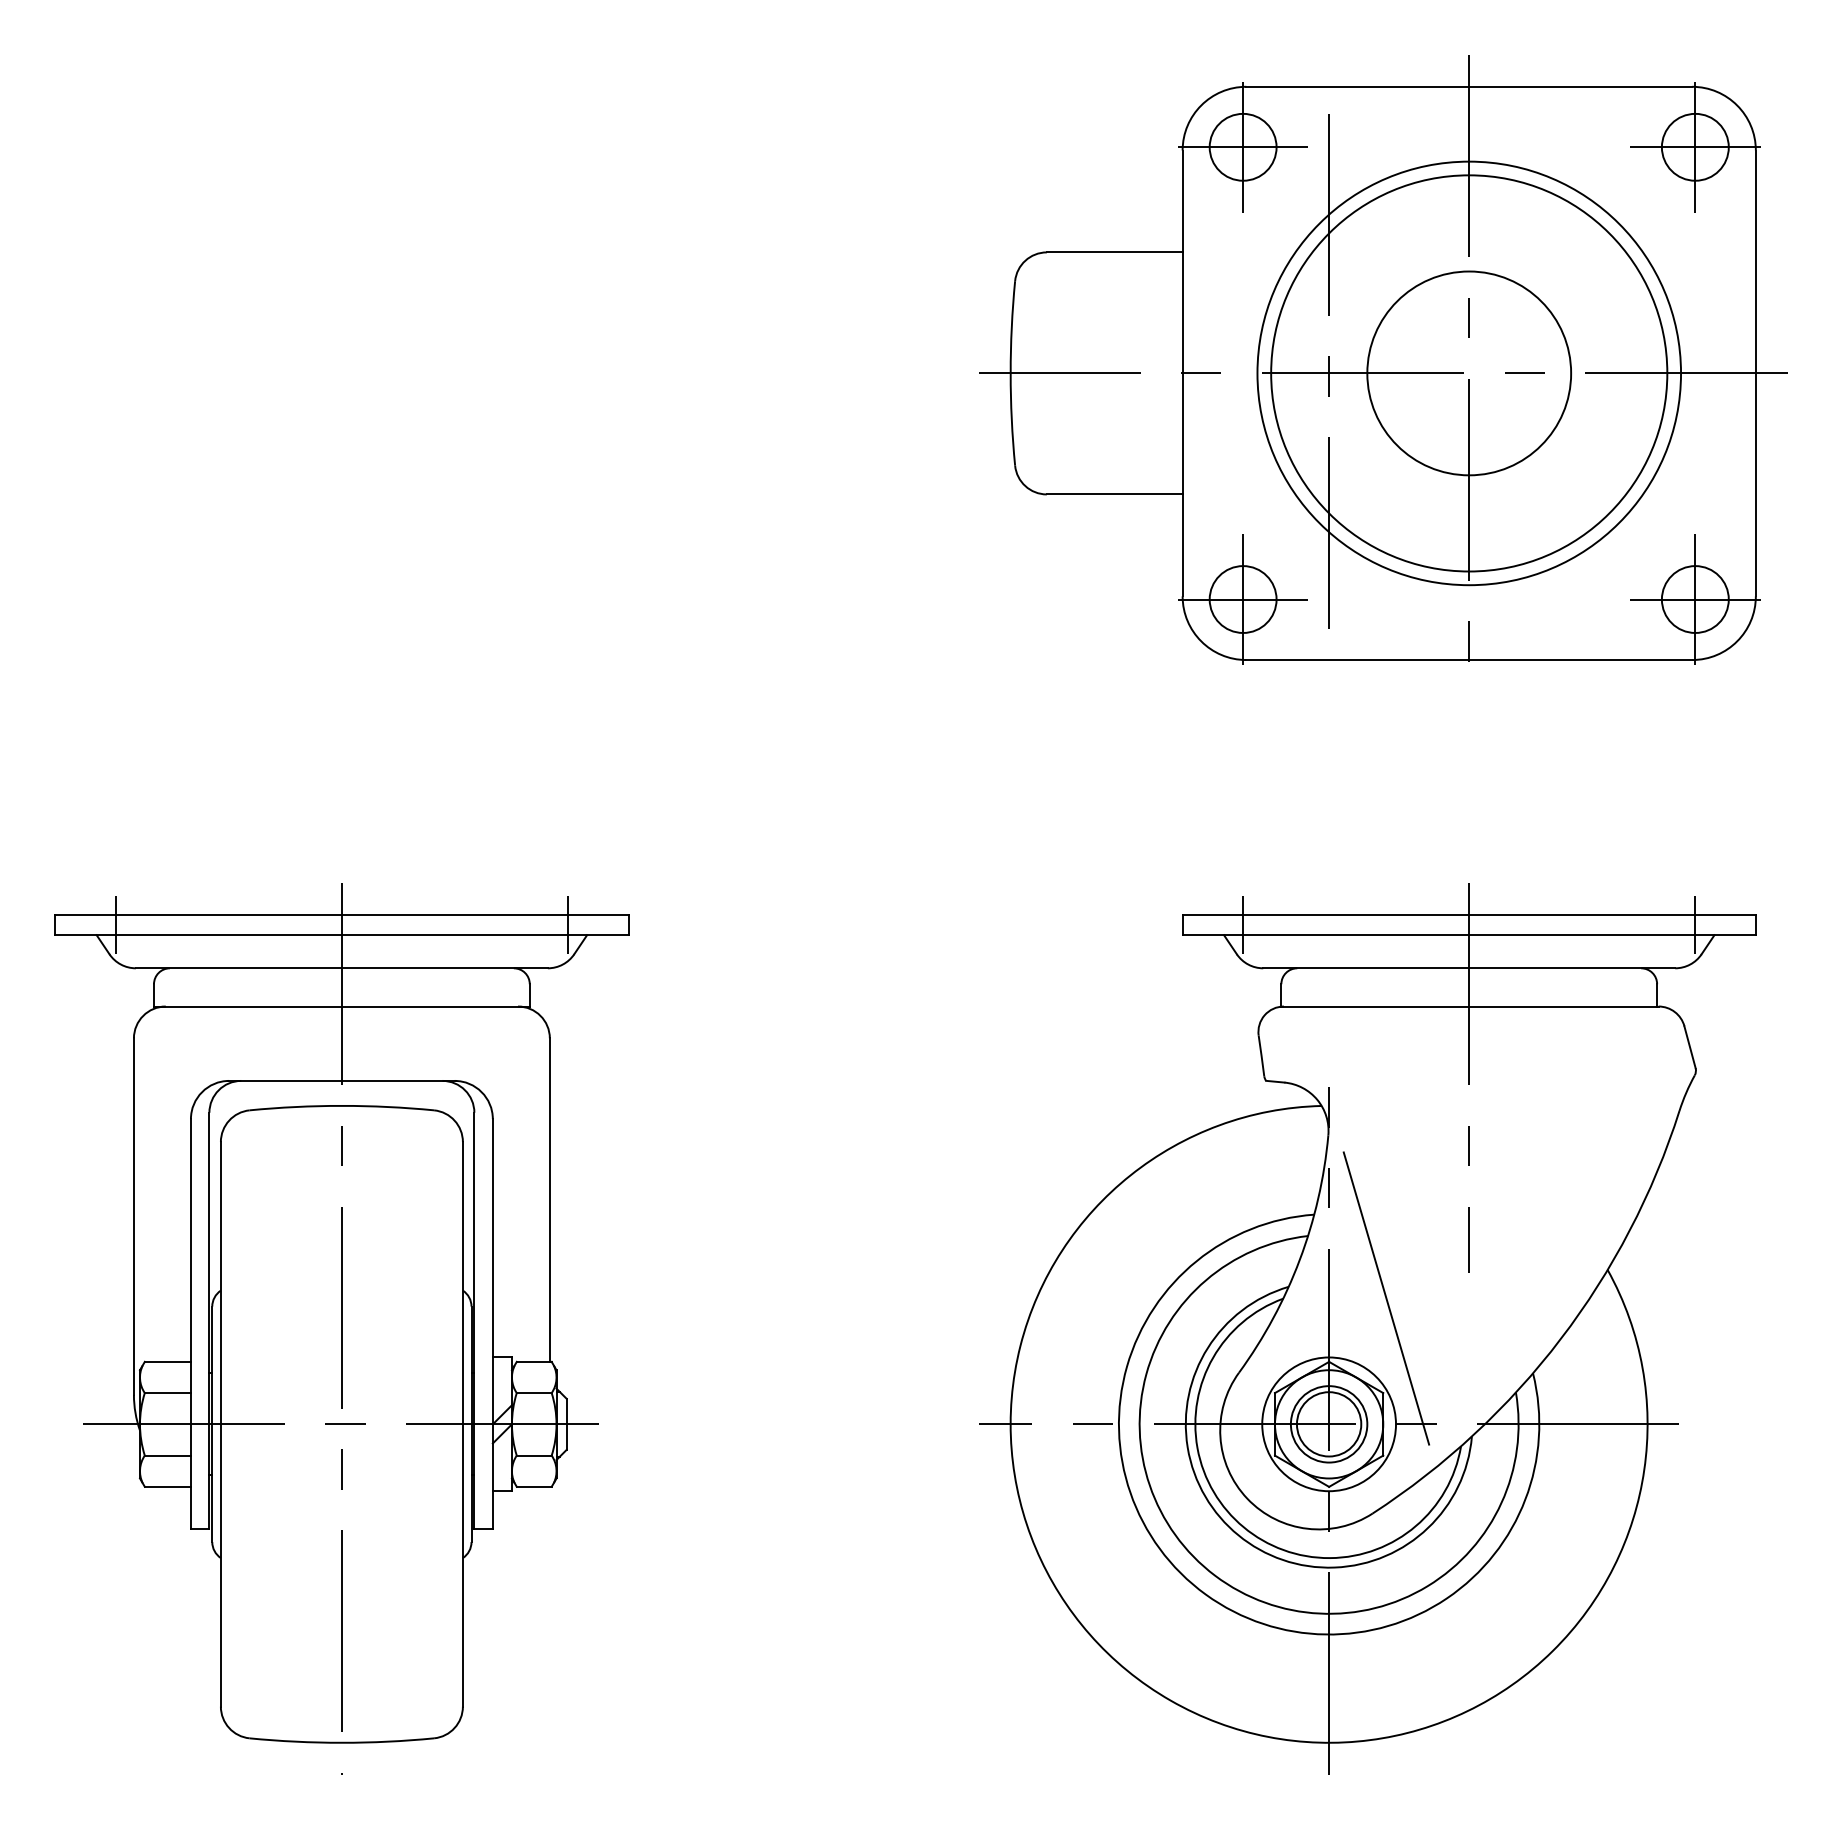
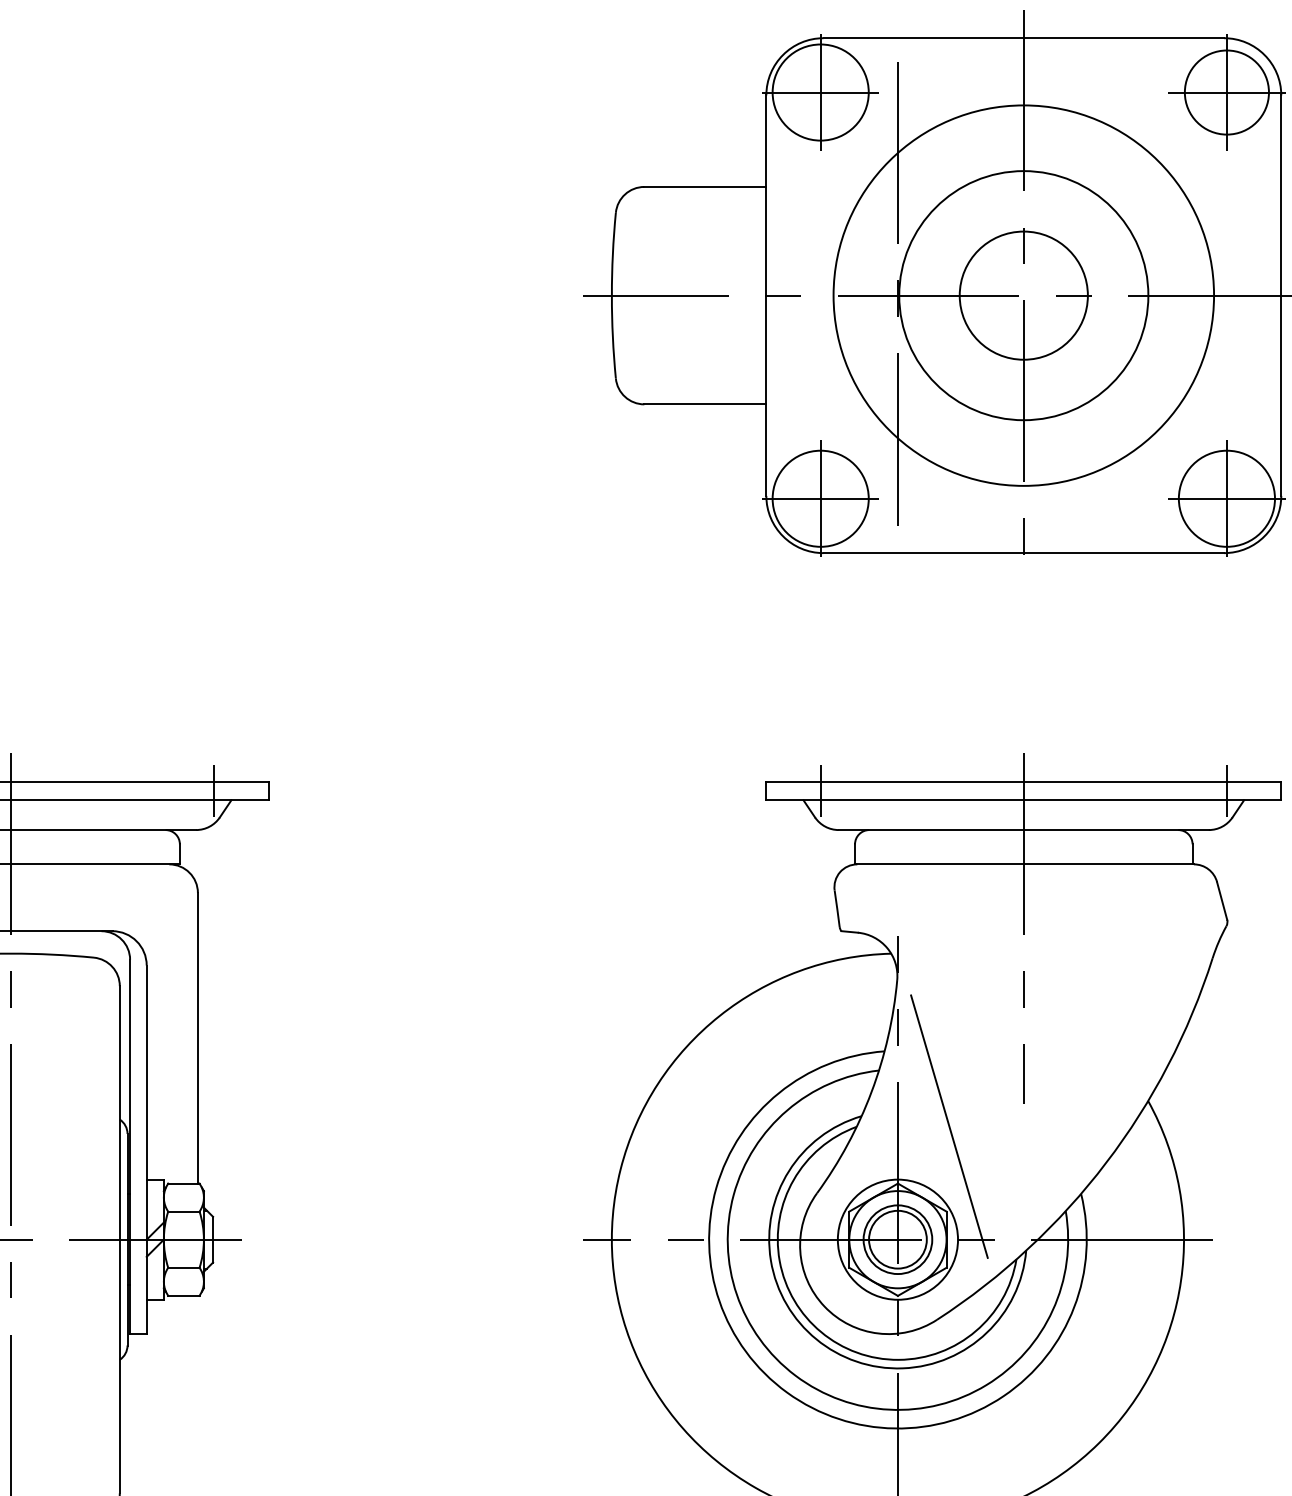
circle: (1242, 146) -> (820, 91), size x1.6
circle: (1694, 146) -> (1226, 91), size x1.4
circle: (1469, 373) -> (1024, 295), size x0.7
circle: (1469, 373) -> (1024, 295), size x0.7
circle: (1242, 599) -> (820, 498), size x1.6
circle: (1694, 599) -> (1226, 498), size x1.6

